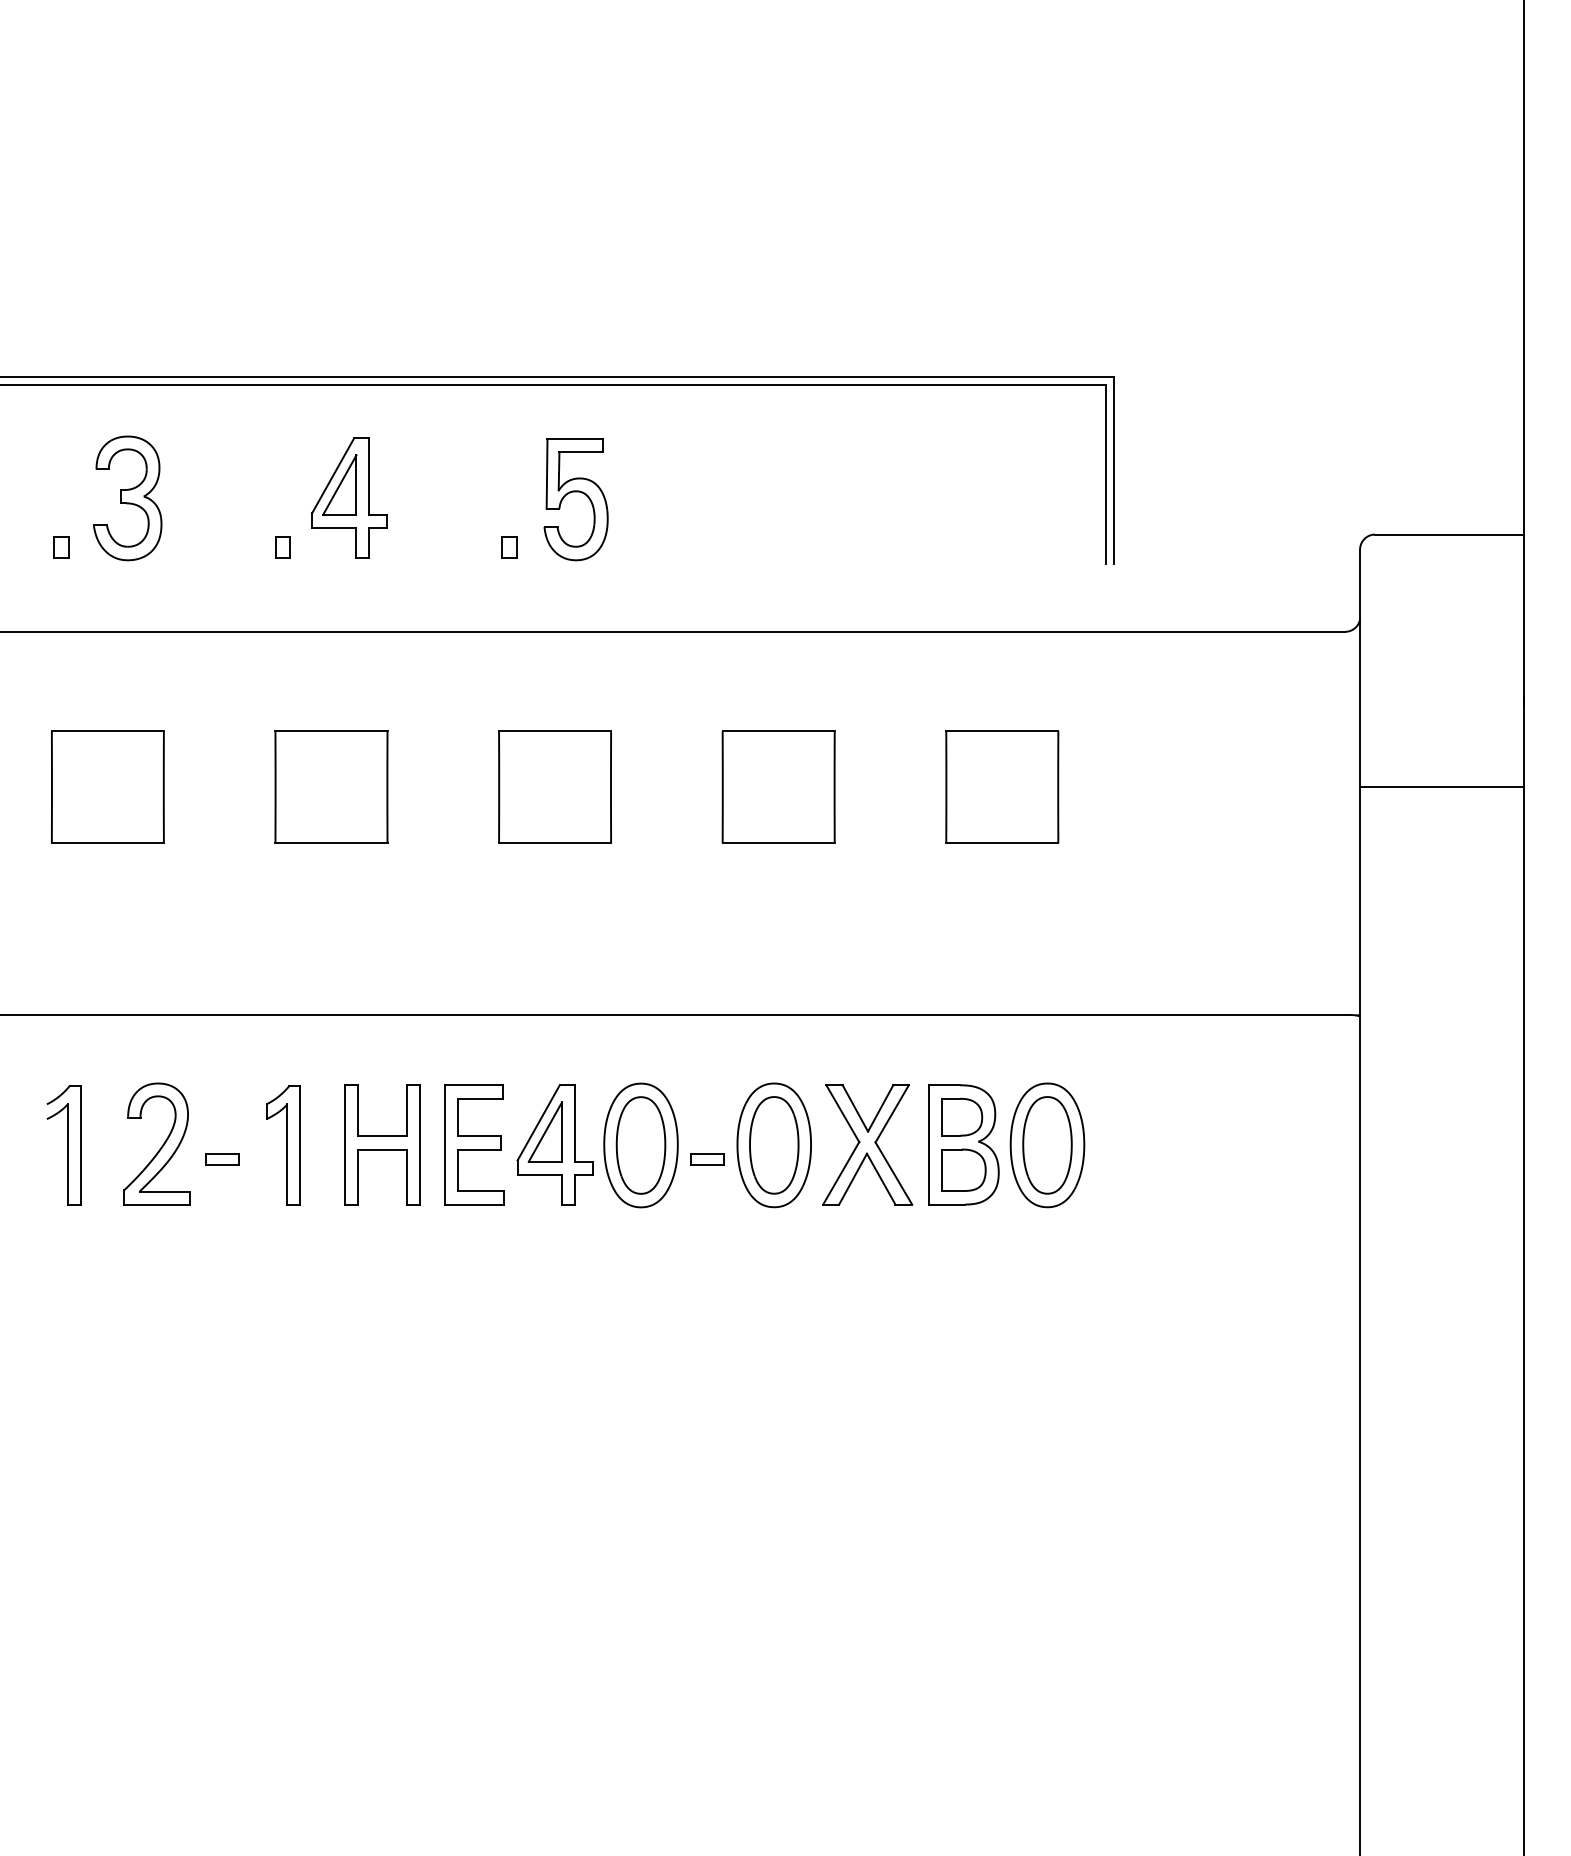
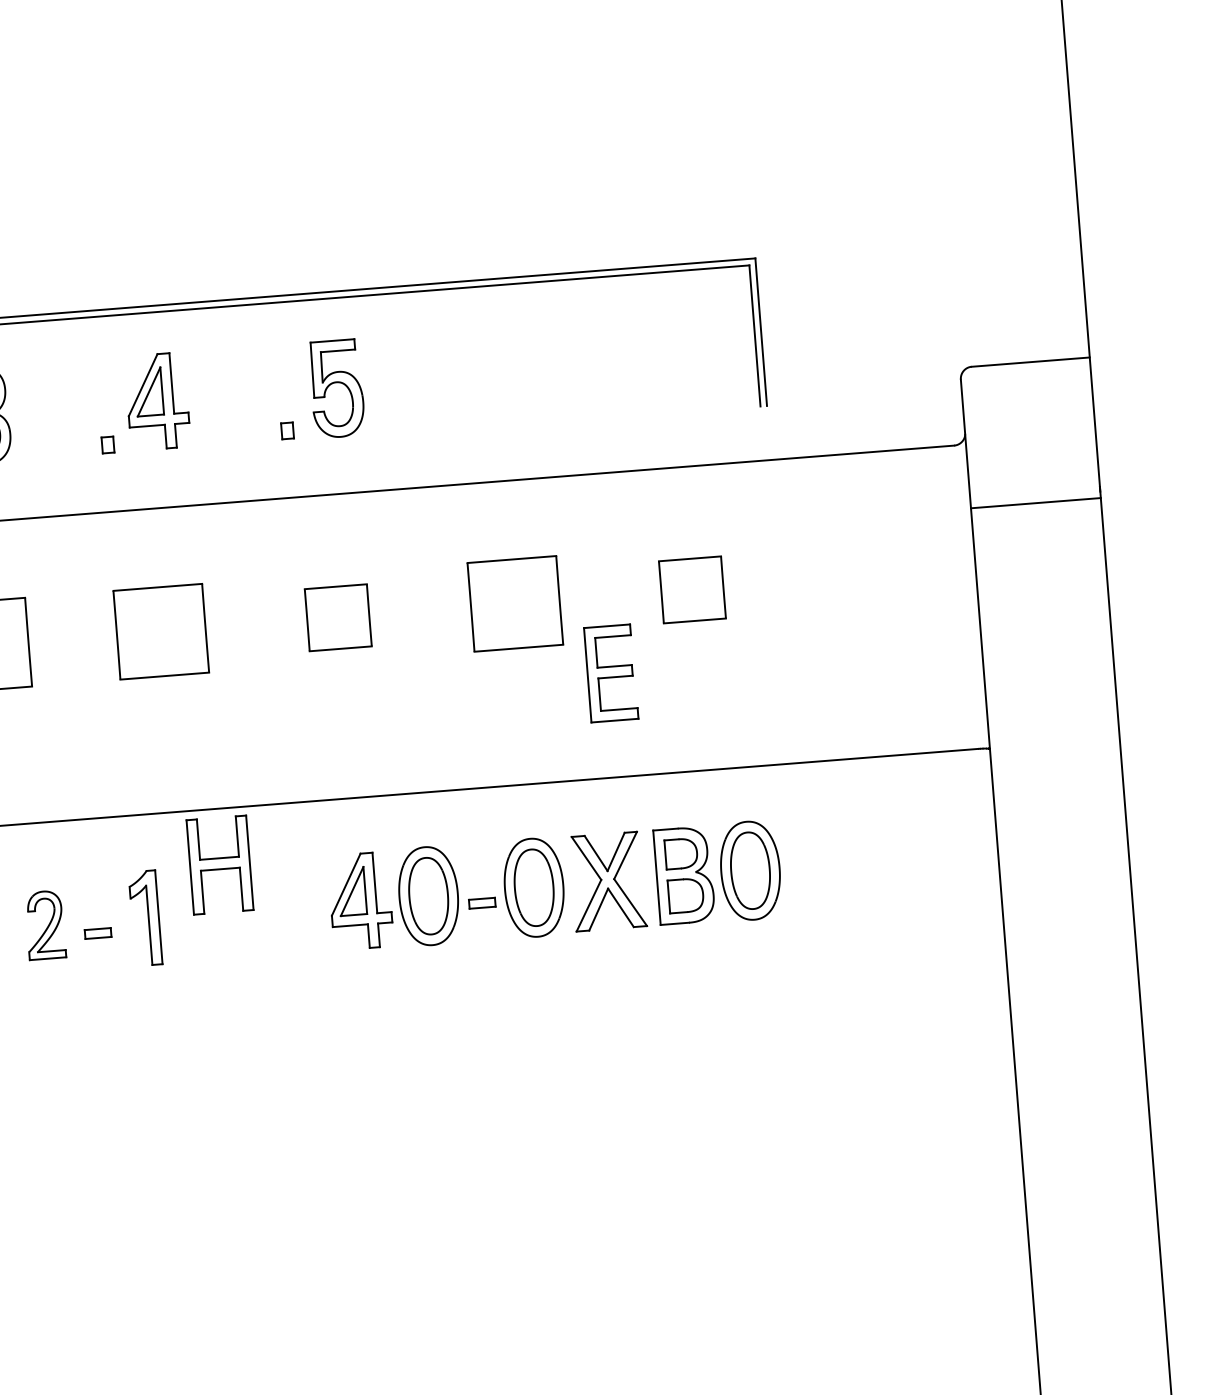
part: (554, 786) -> (337, 617), size x0.7
part: (1002, 786) -> (692, 589), size x0.7
line: (1442, 787) -> (1036, 503), moved
part: (156, 1143) -> (44, 924), size x0.7
part: (382, 1144) -> (220, 864), moved
part: (474, 1144) -> (611, 673), moved

